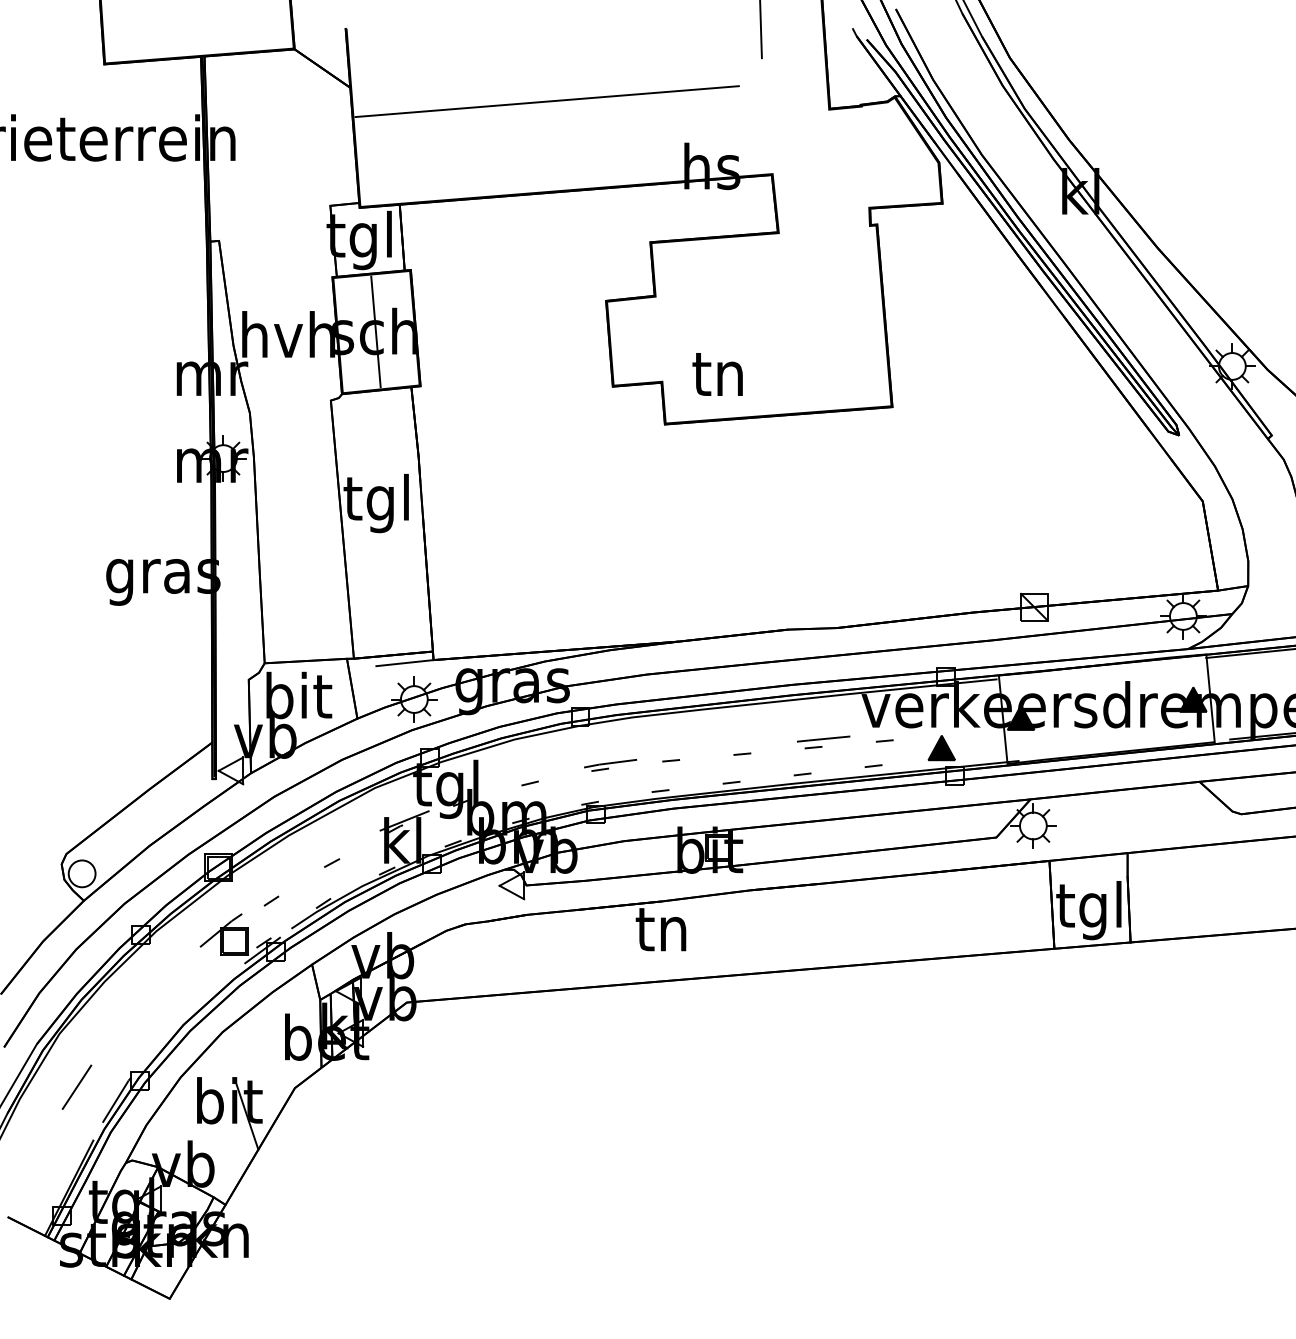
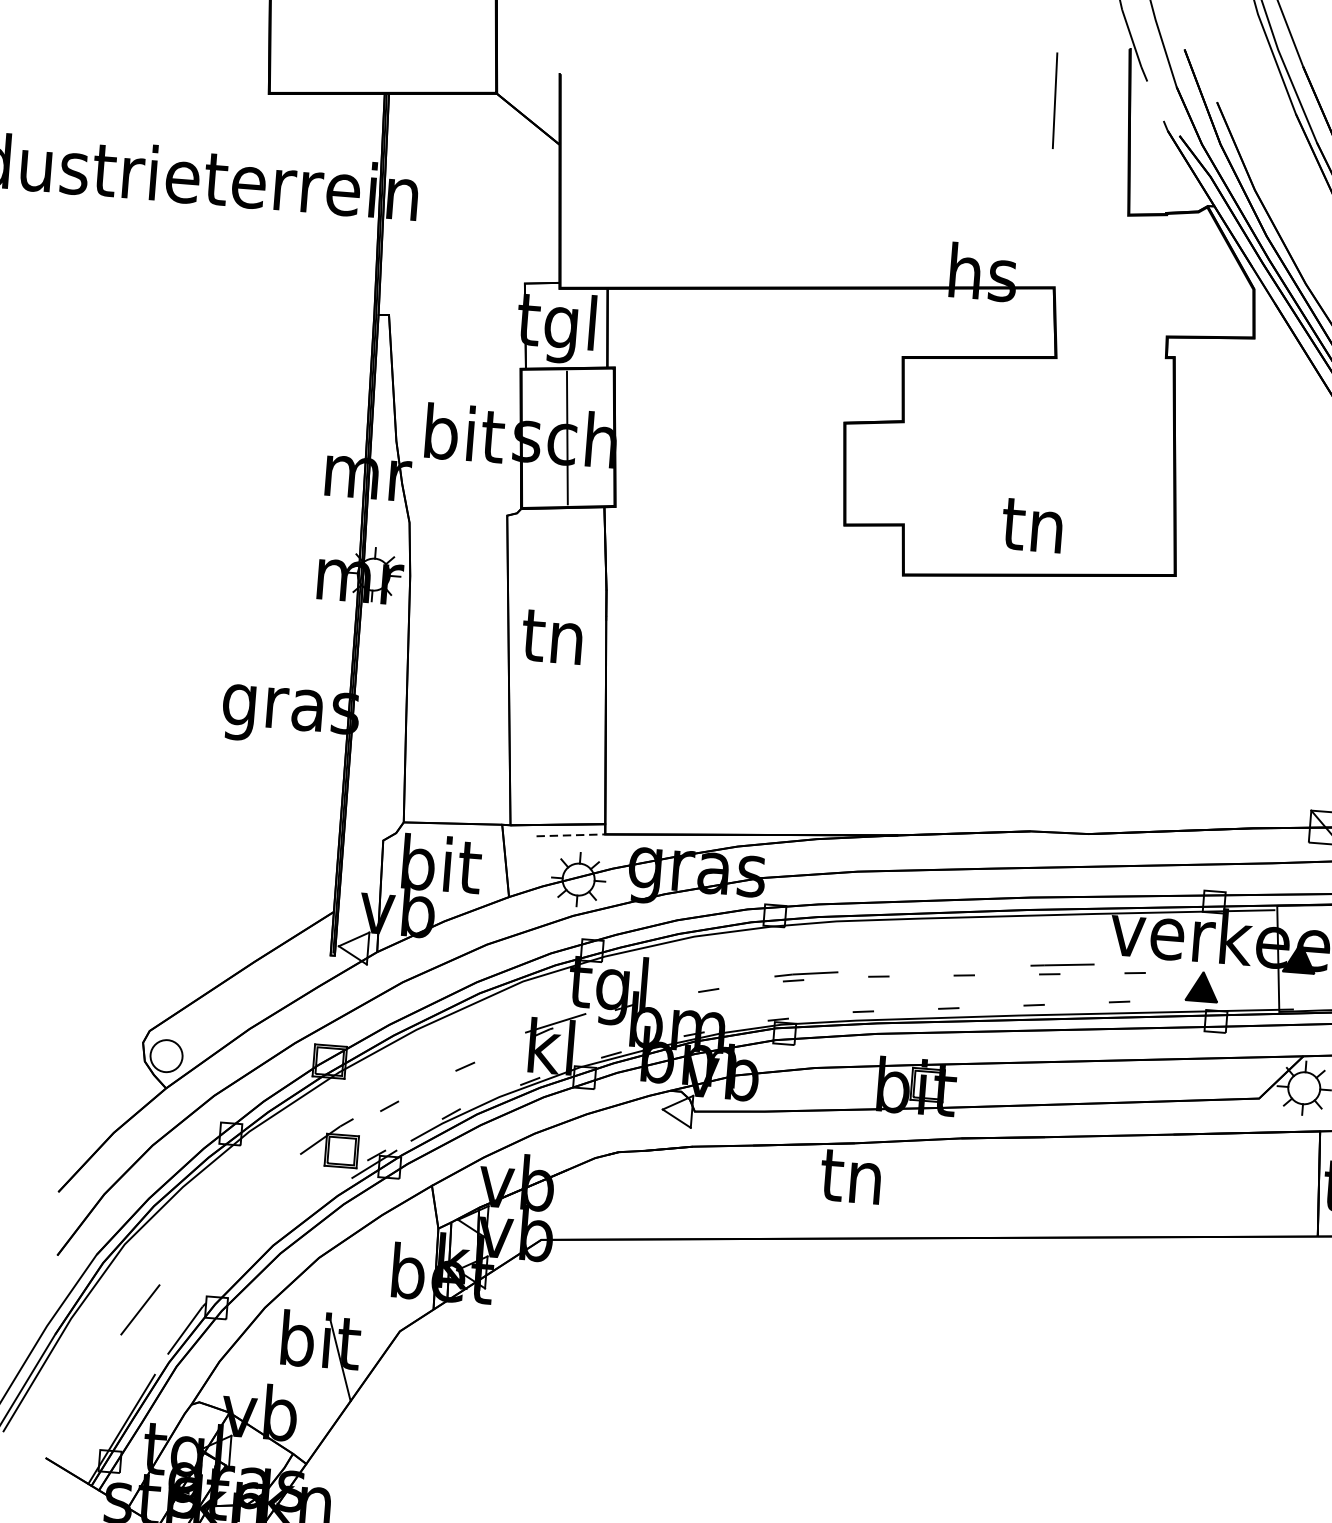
line: (546, 101) -> (792, 179), removed
text: (288, 334) -> (462, 432), hvh -> bit
text: (717, 374) -> (1032, 525), moved
text: (375, 503) -> (550, 642), tgl -> tn
line: (404, 663) -> (570, 835), solid -> dashed

